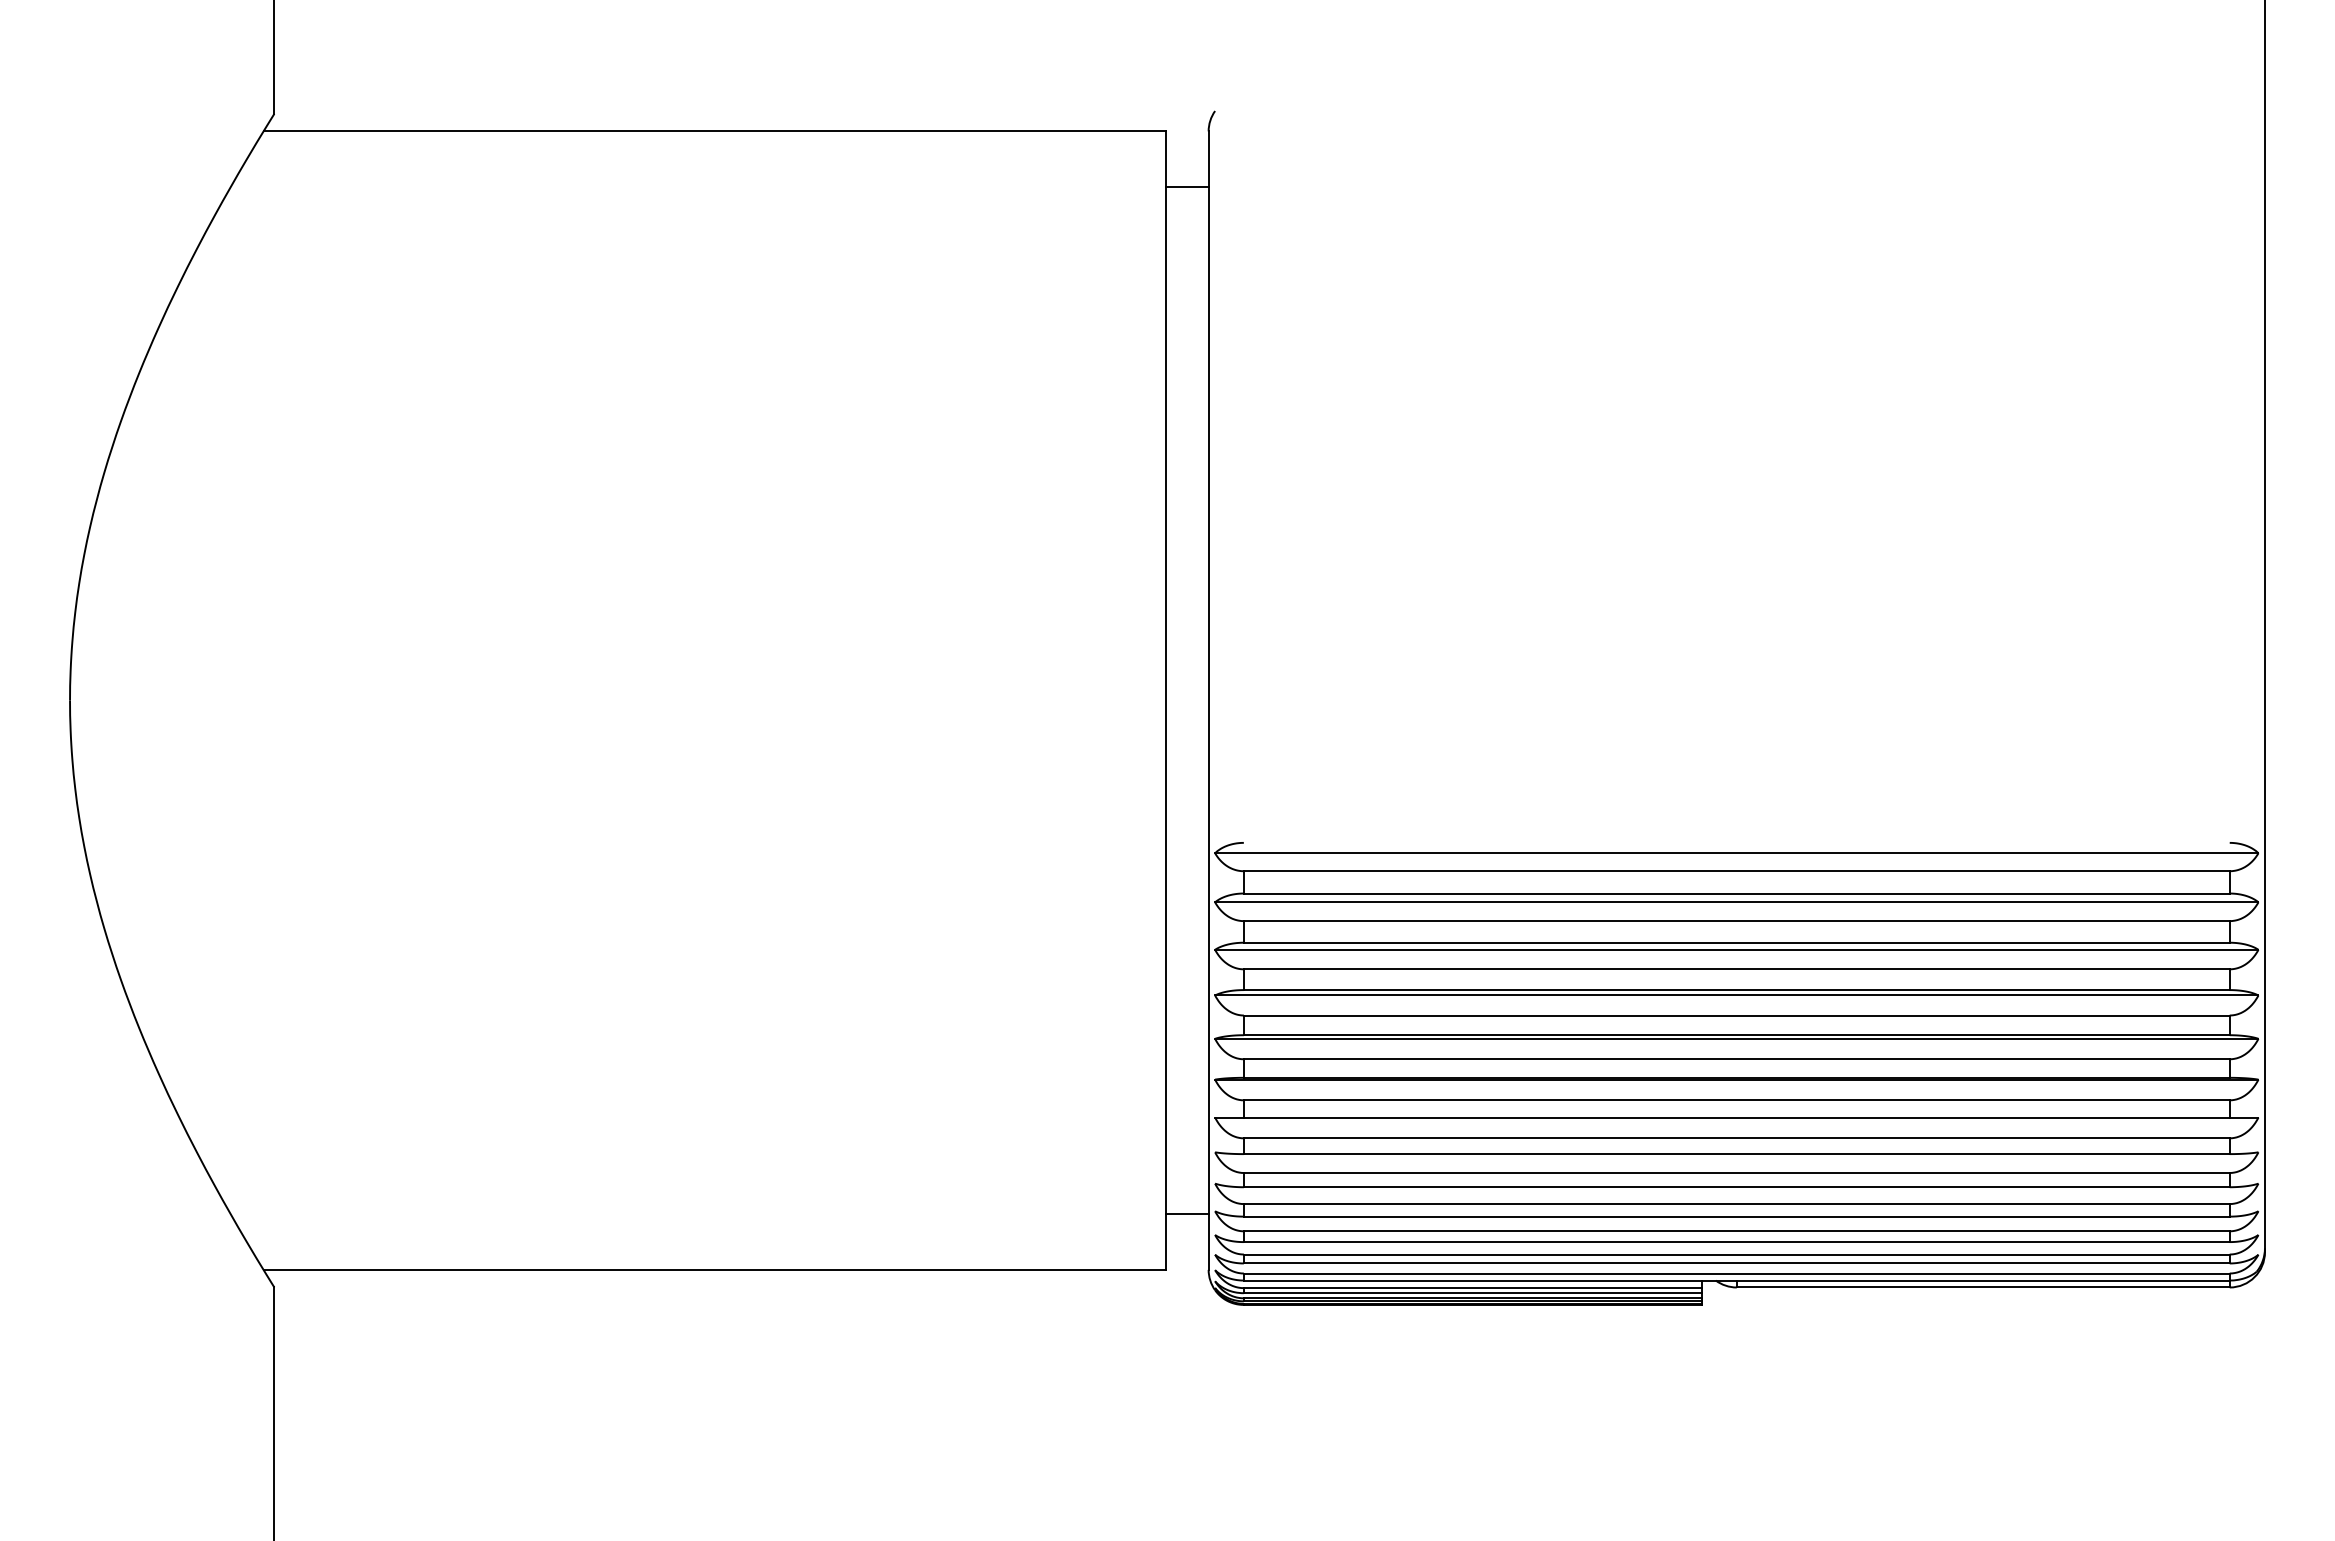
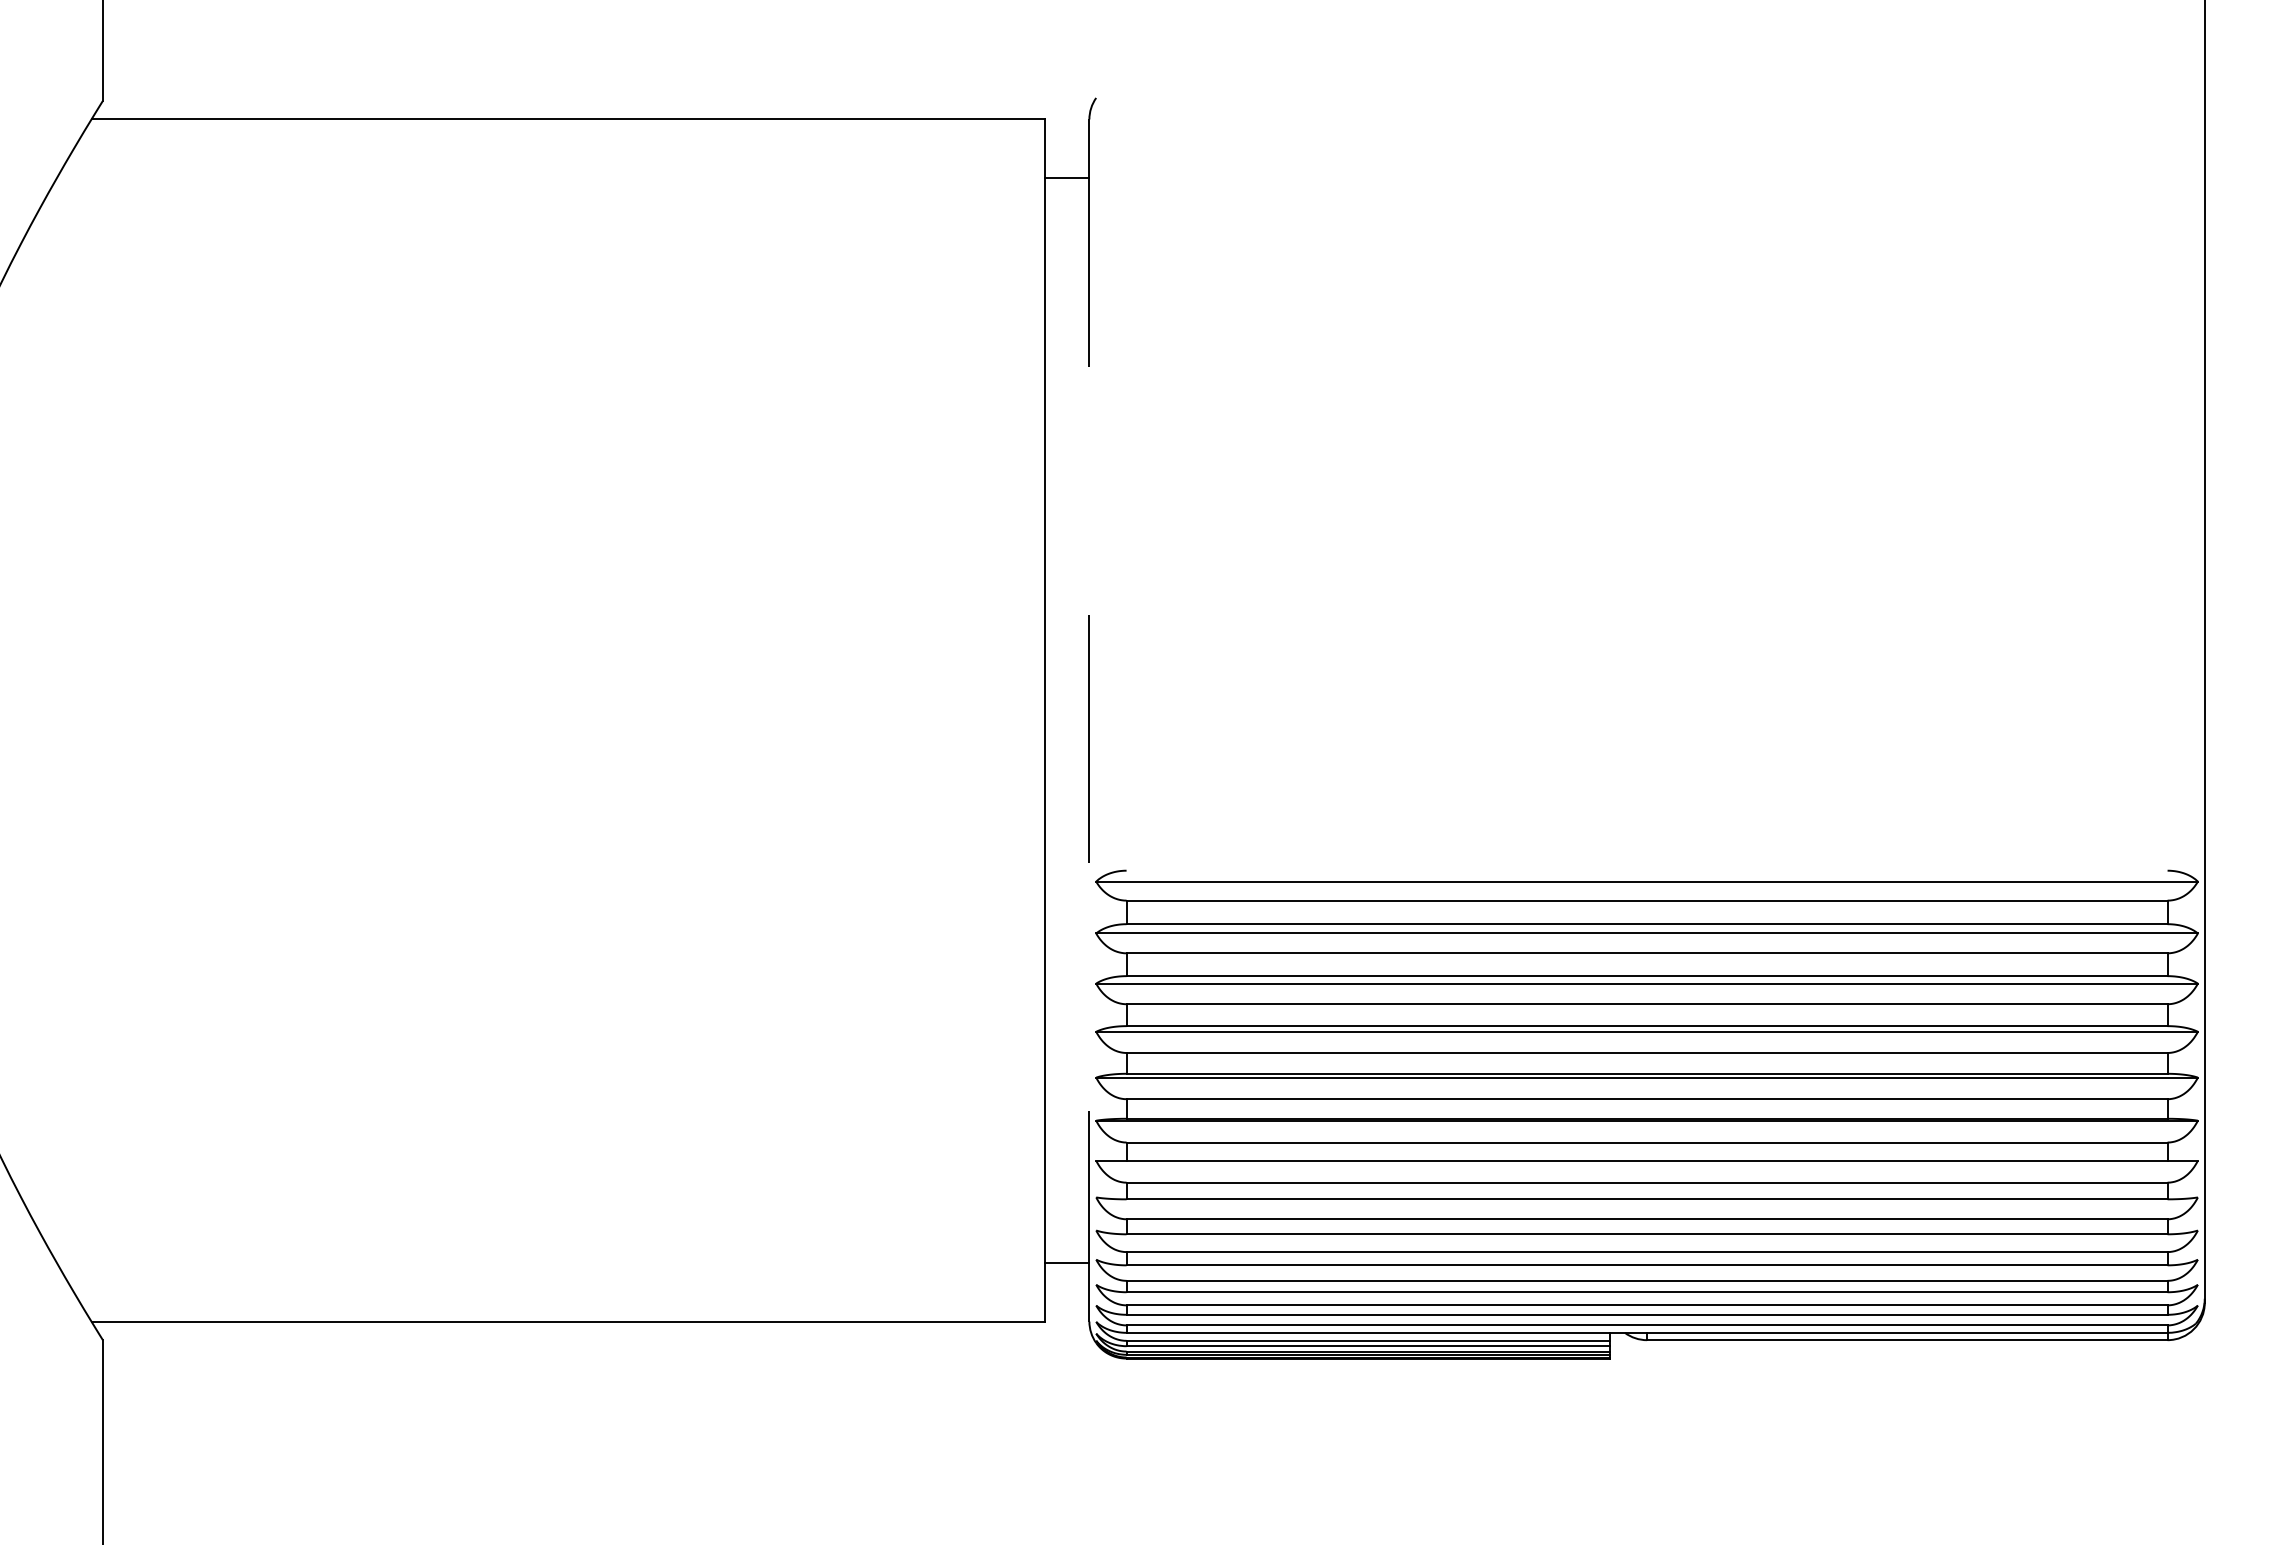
line: (1208, 701) -> (1089, 721), solid -> dashed

